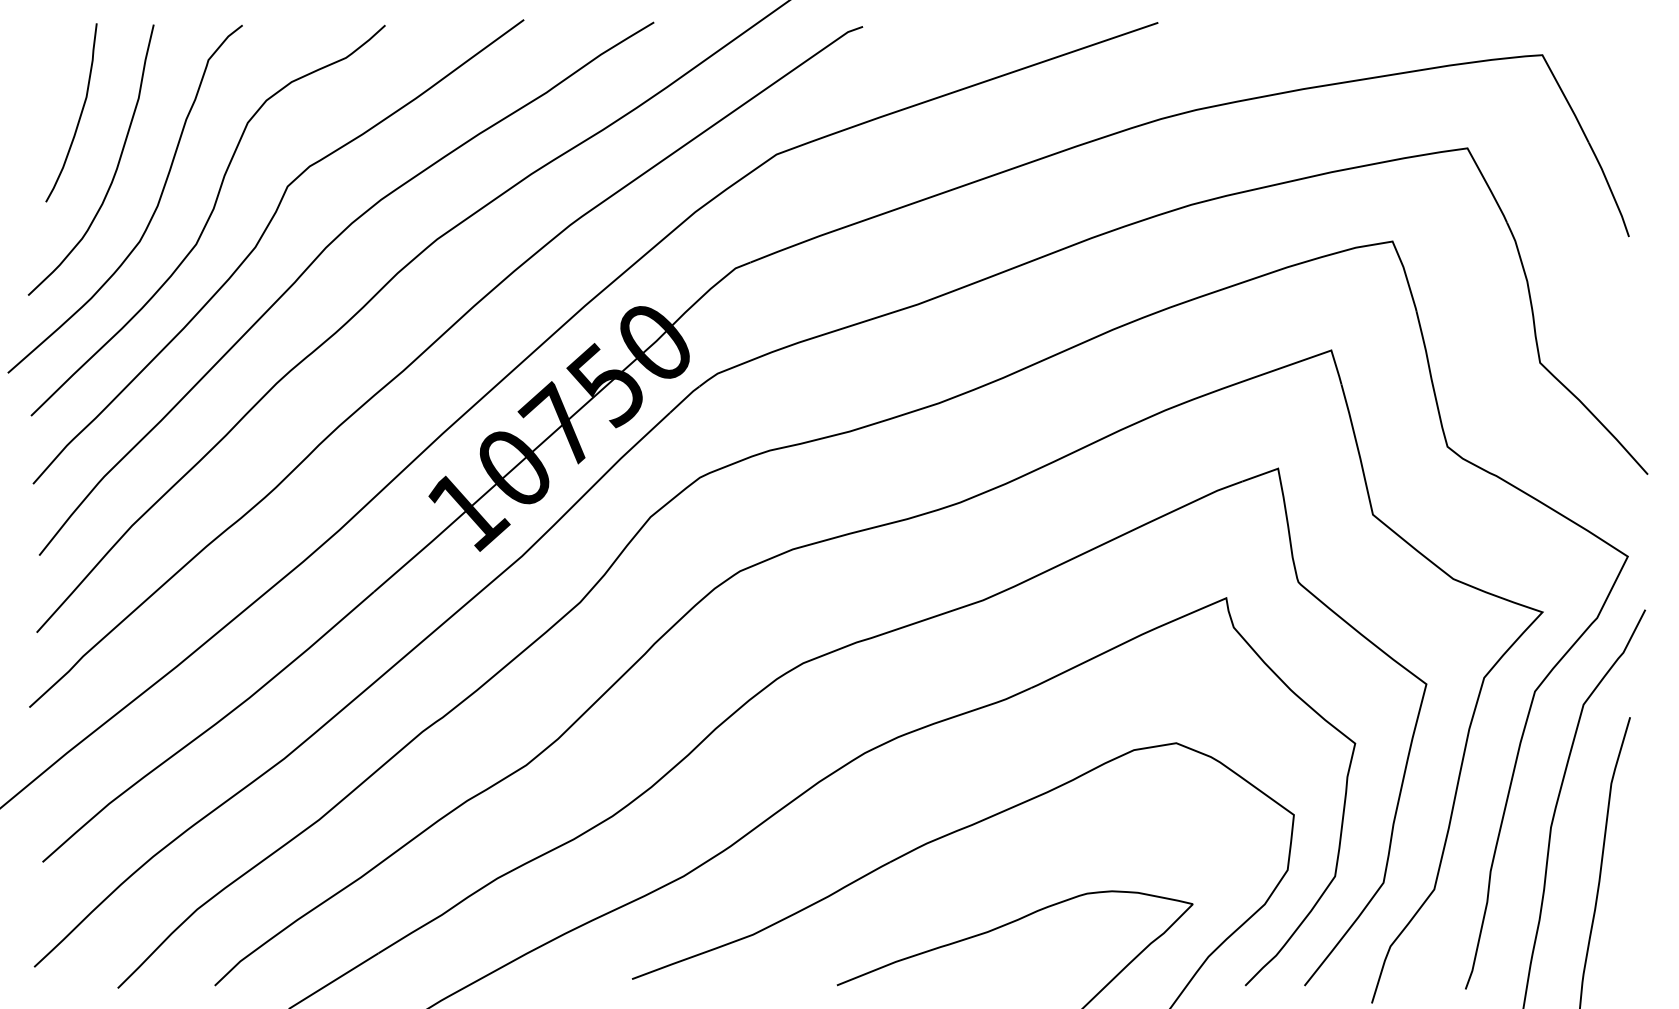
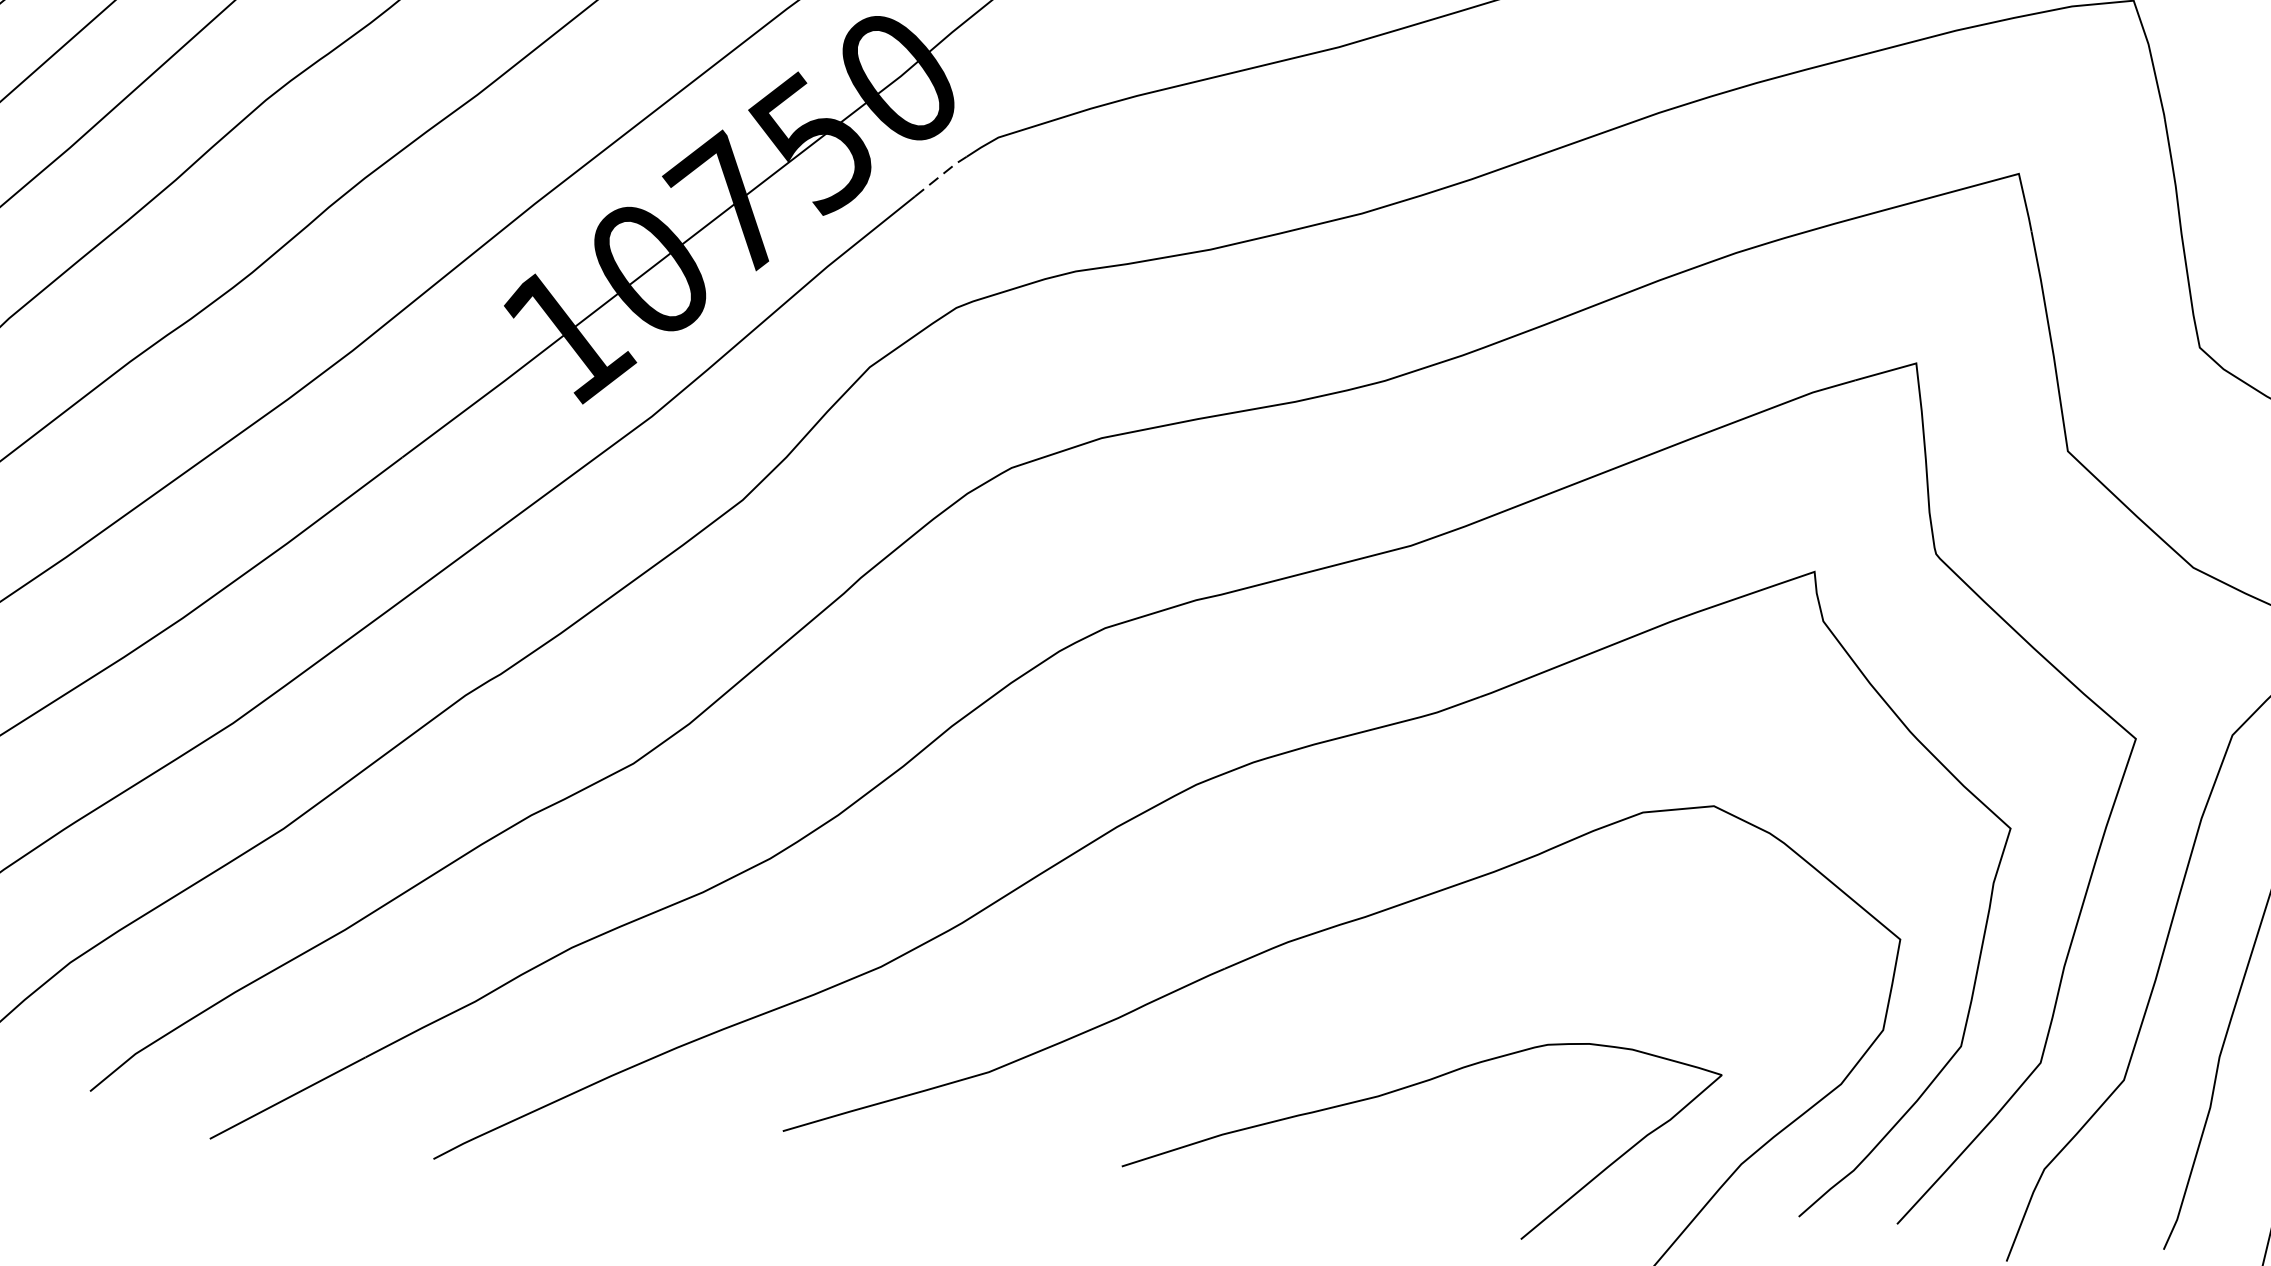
line: (685, 398) -> (942, 174), solid -> dashed

